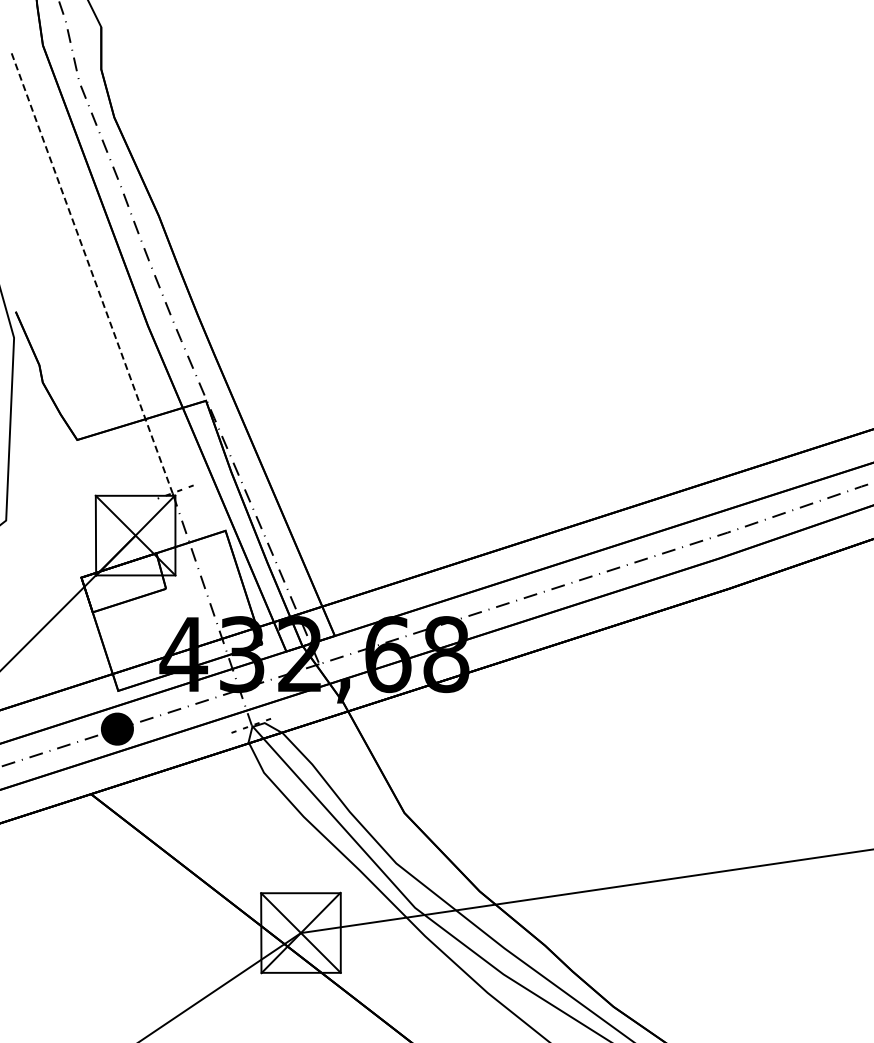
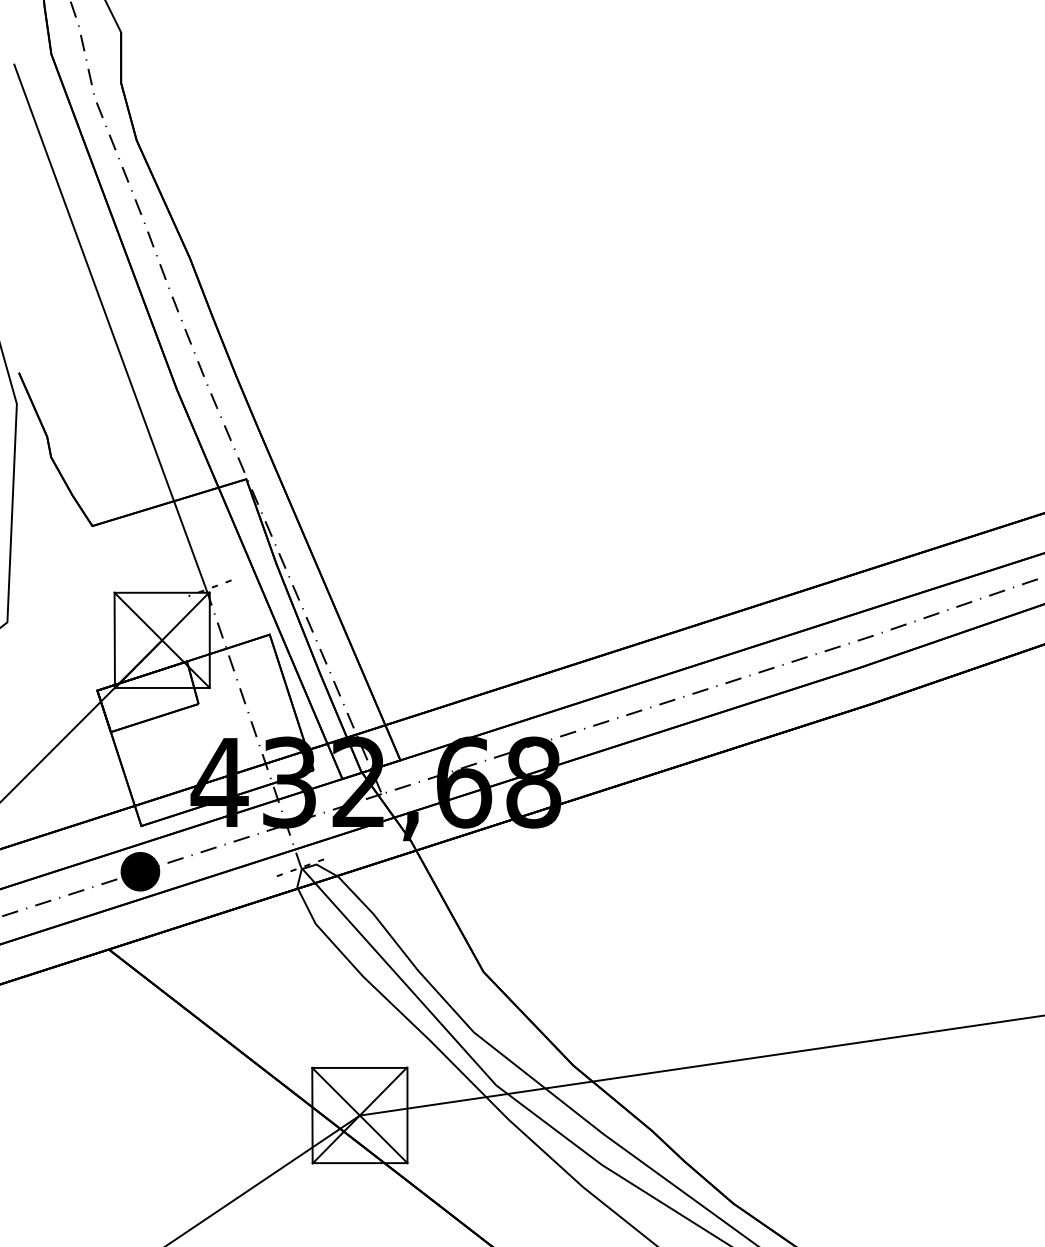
line: (92, 273) -> (110, 326), dashed -> solid

